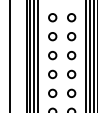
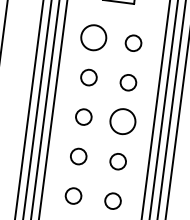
circle: (52, 17) -> (93, 37), size x1.6
circle: (71, 55) -> (123, 122), size x1.6

